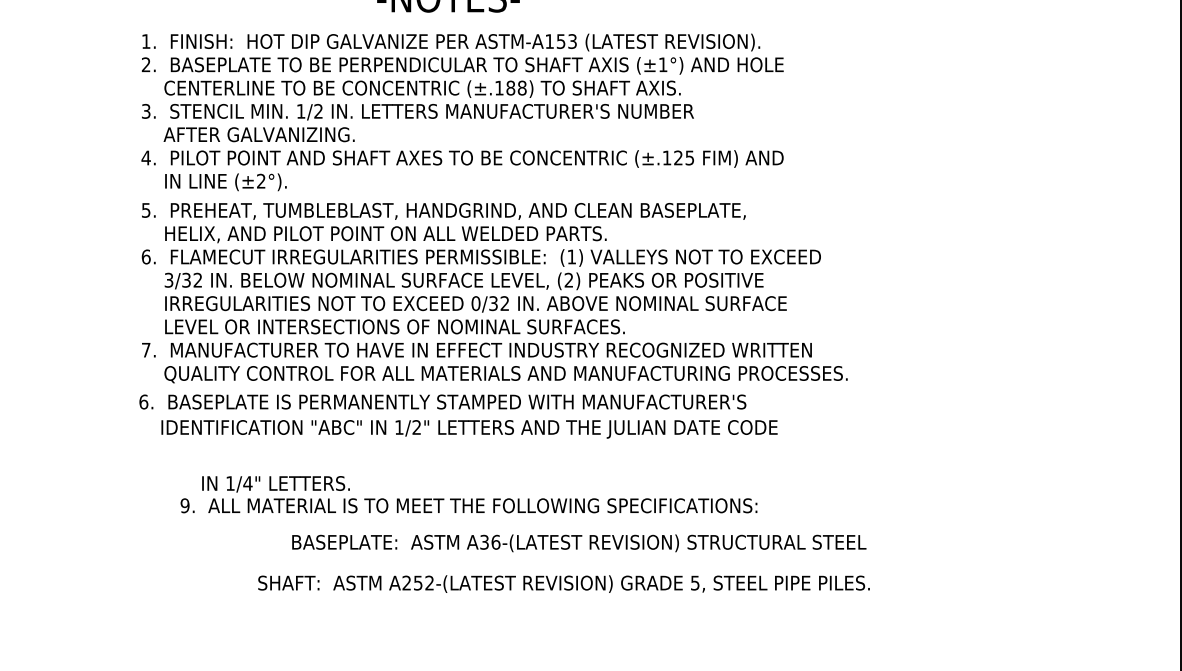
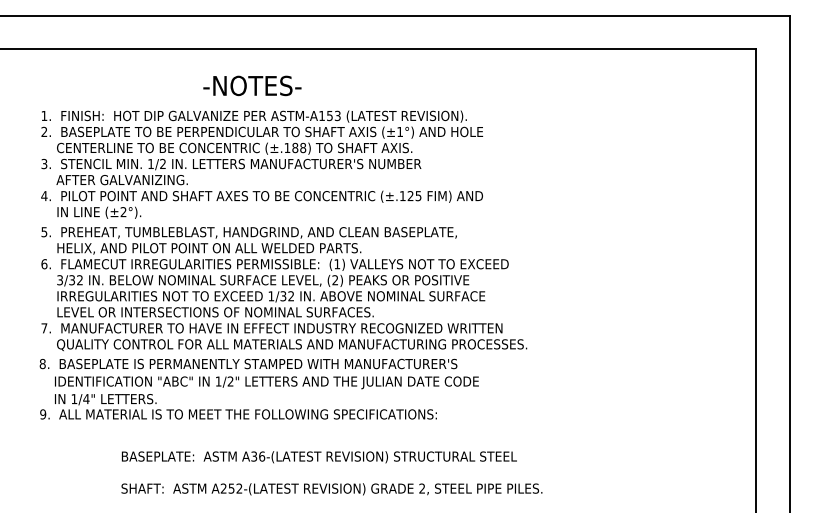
text: (476, 303) -> (271, 296), 0/32 -> 1/32
text: (143, 401) -> (42, 363), 6. -> 8.
text: (468, 494) -> (238, 406), moved
text: (577, 543) -> (318, 457), moved
text: (695, 582) -> (422, 488), 5, -> 2,

